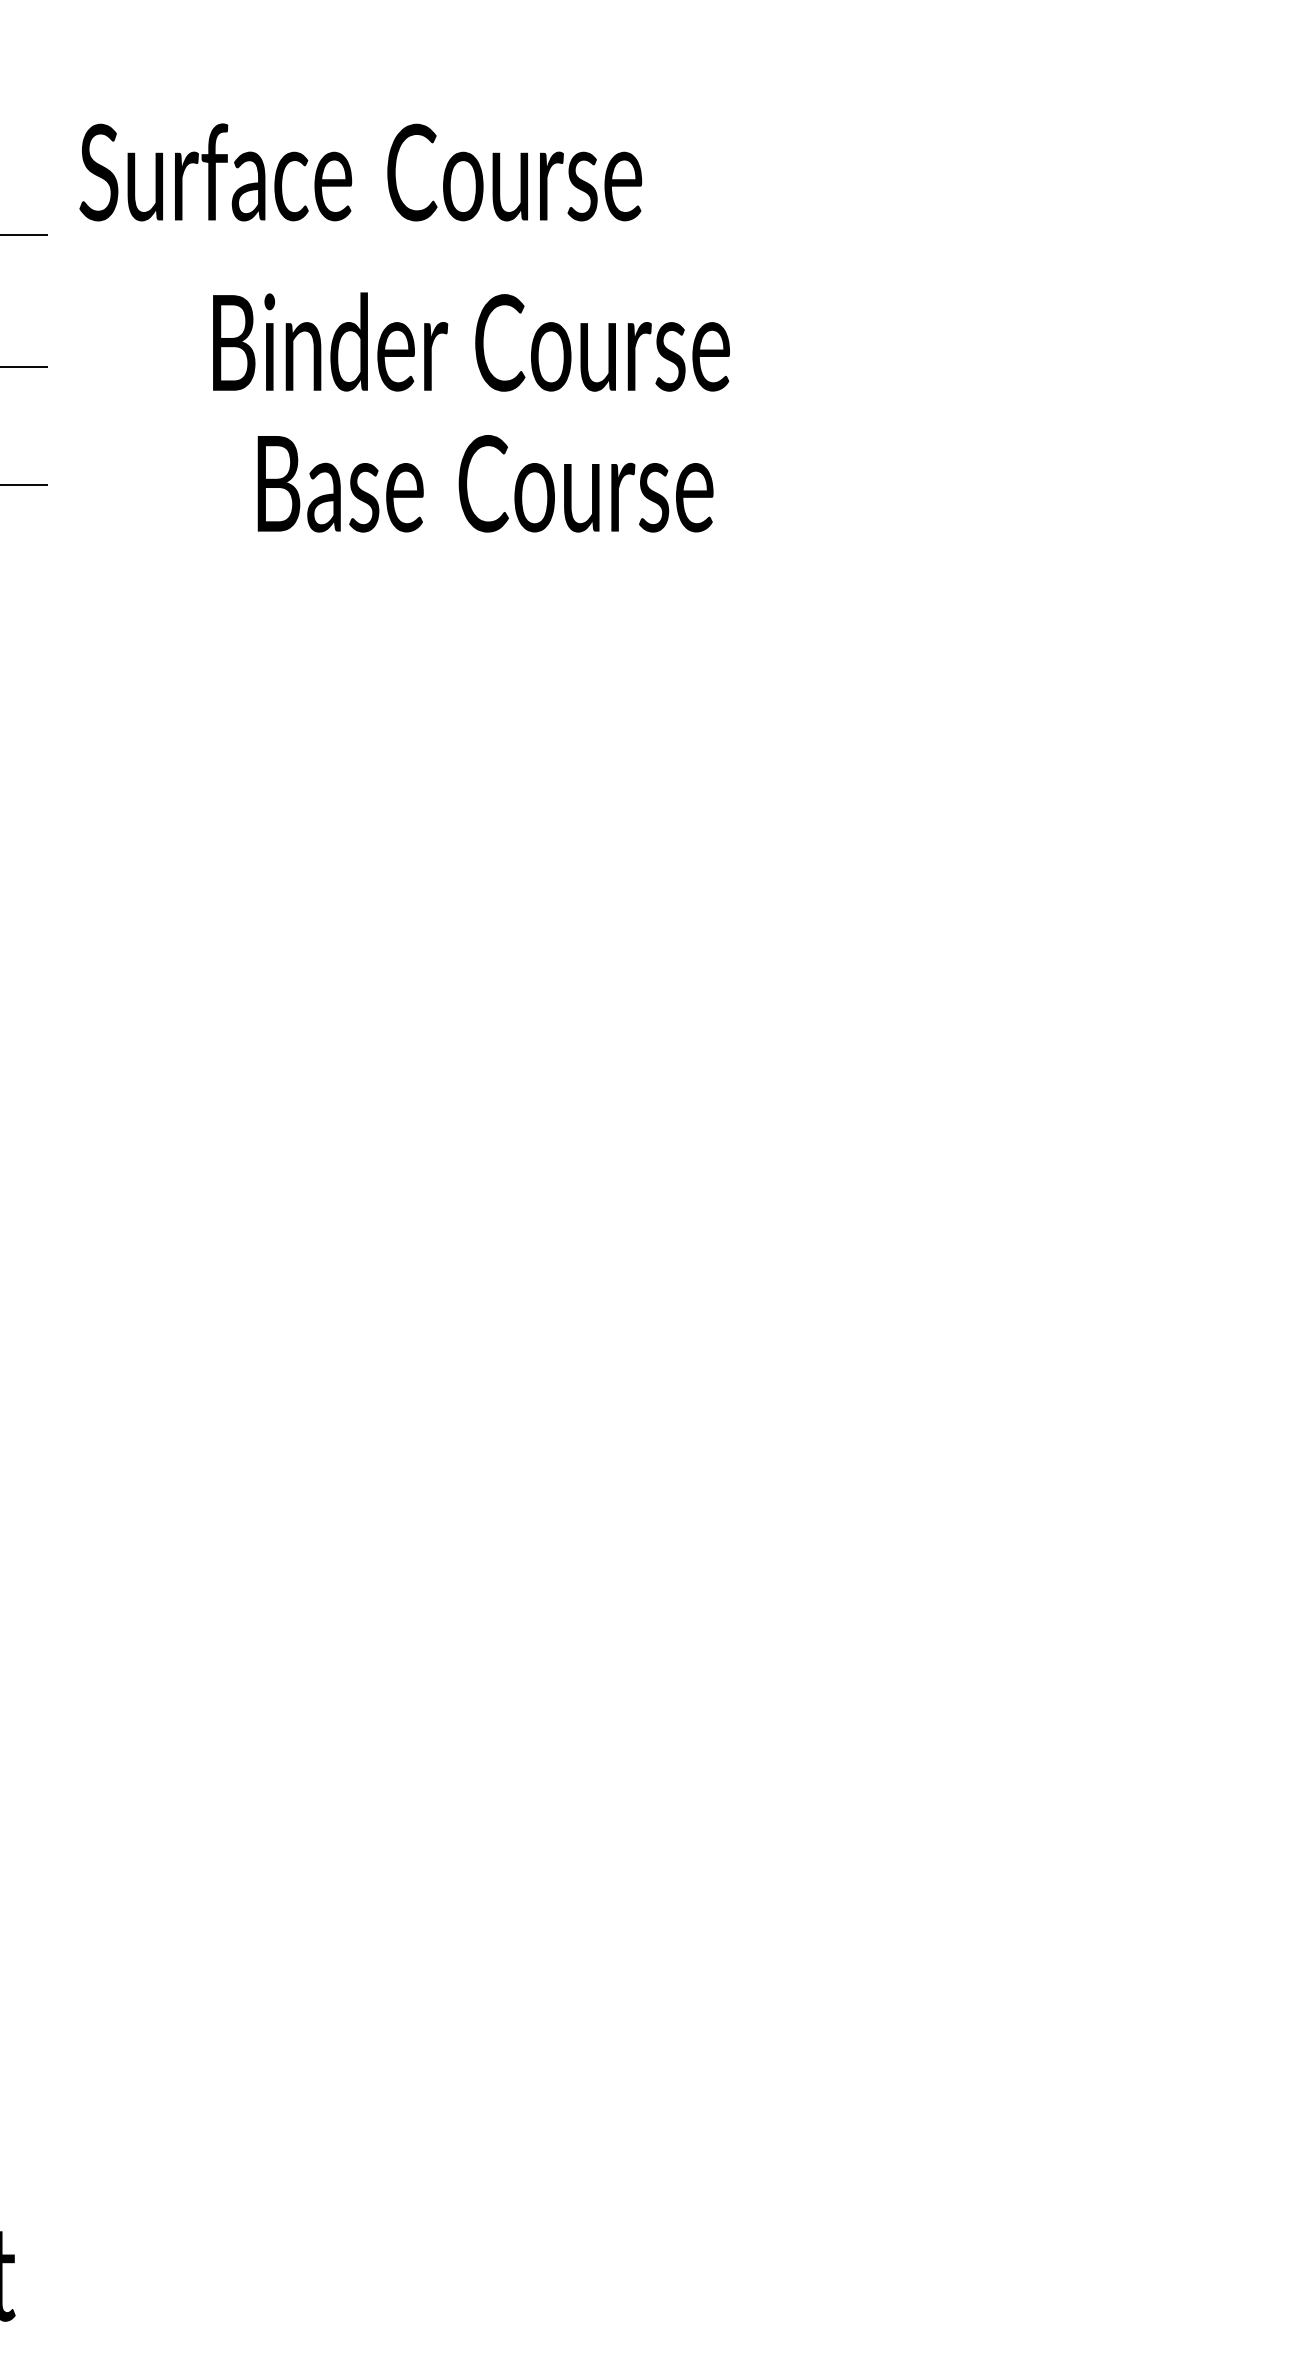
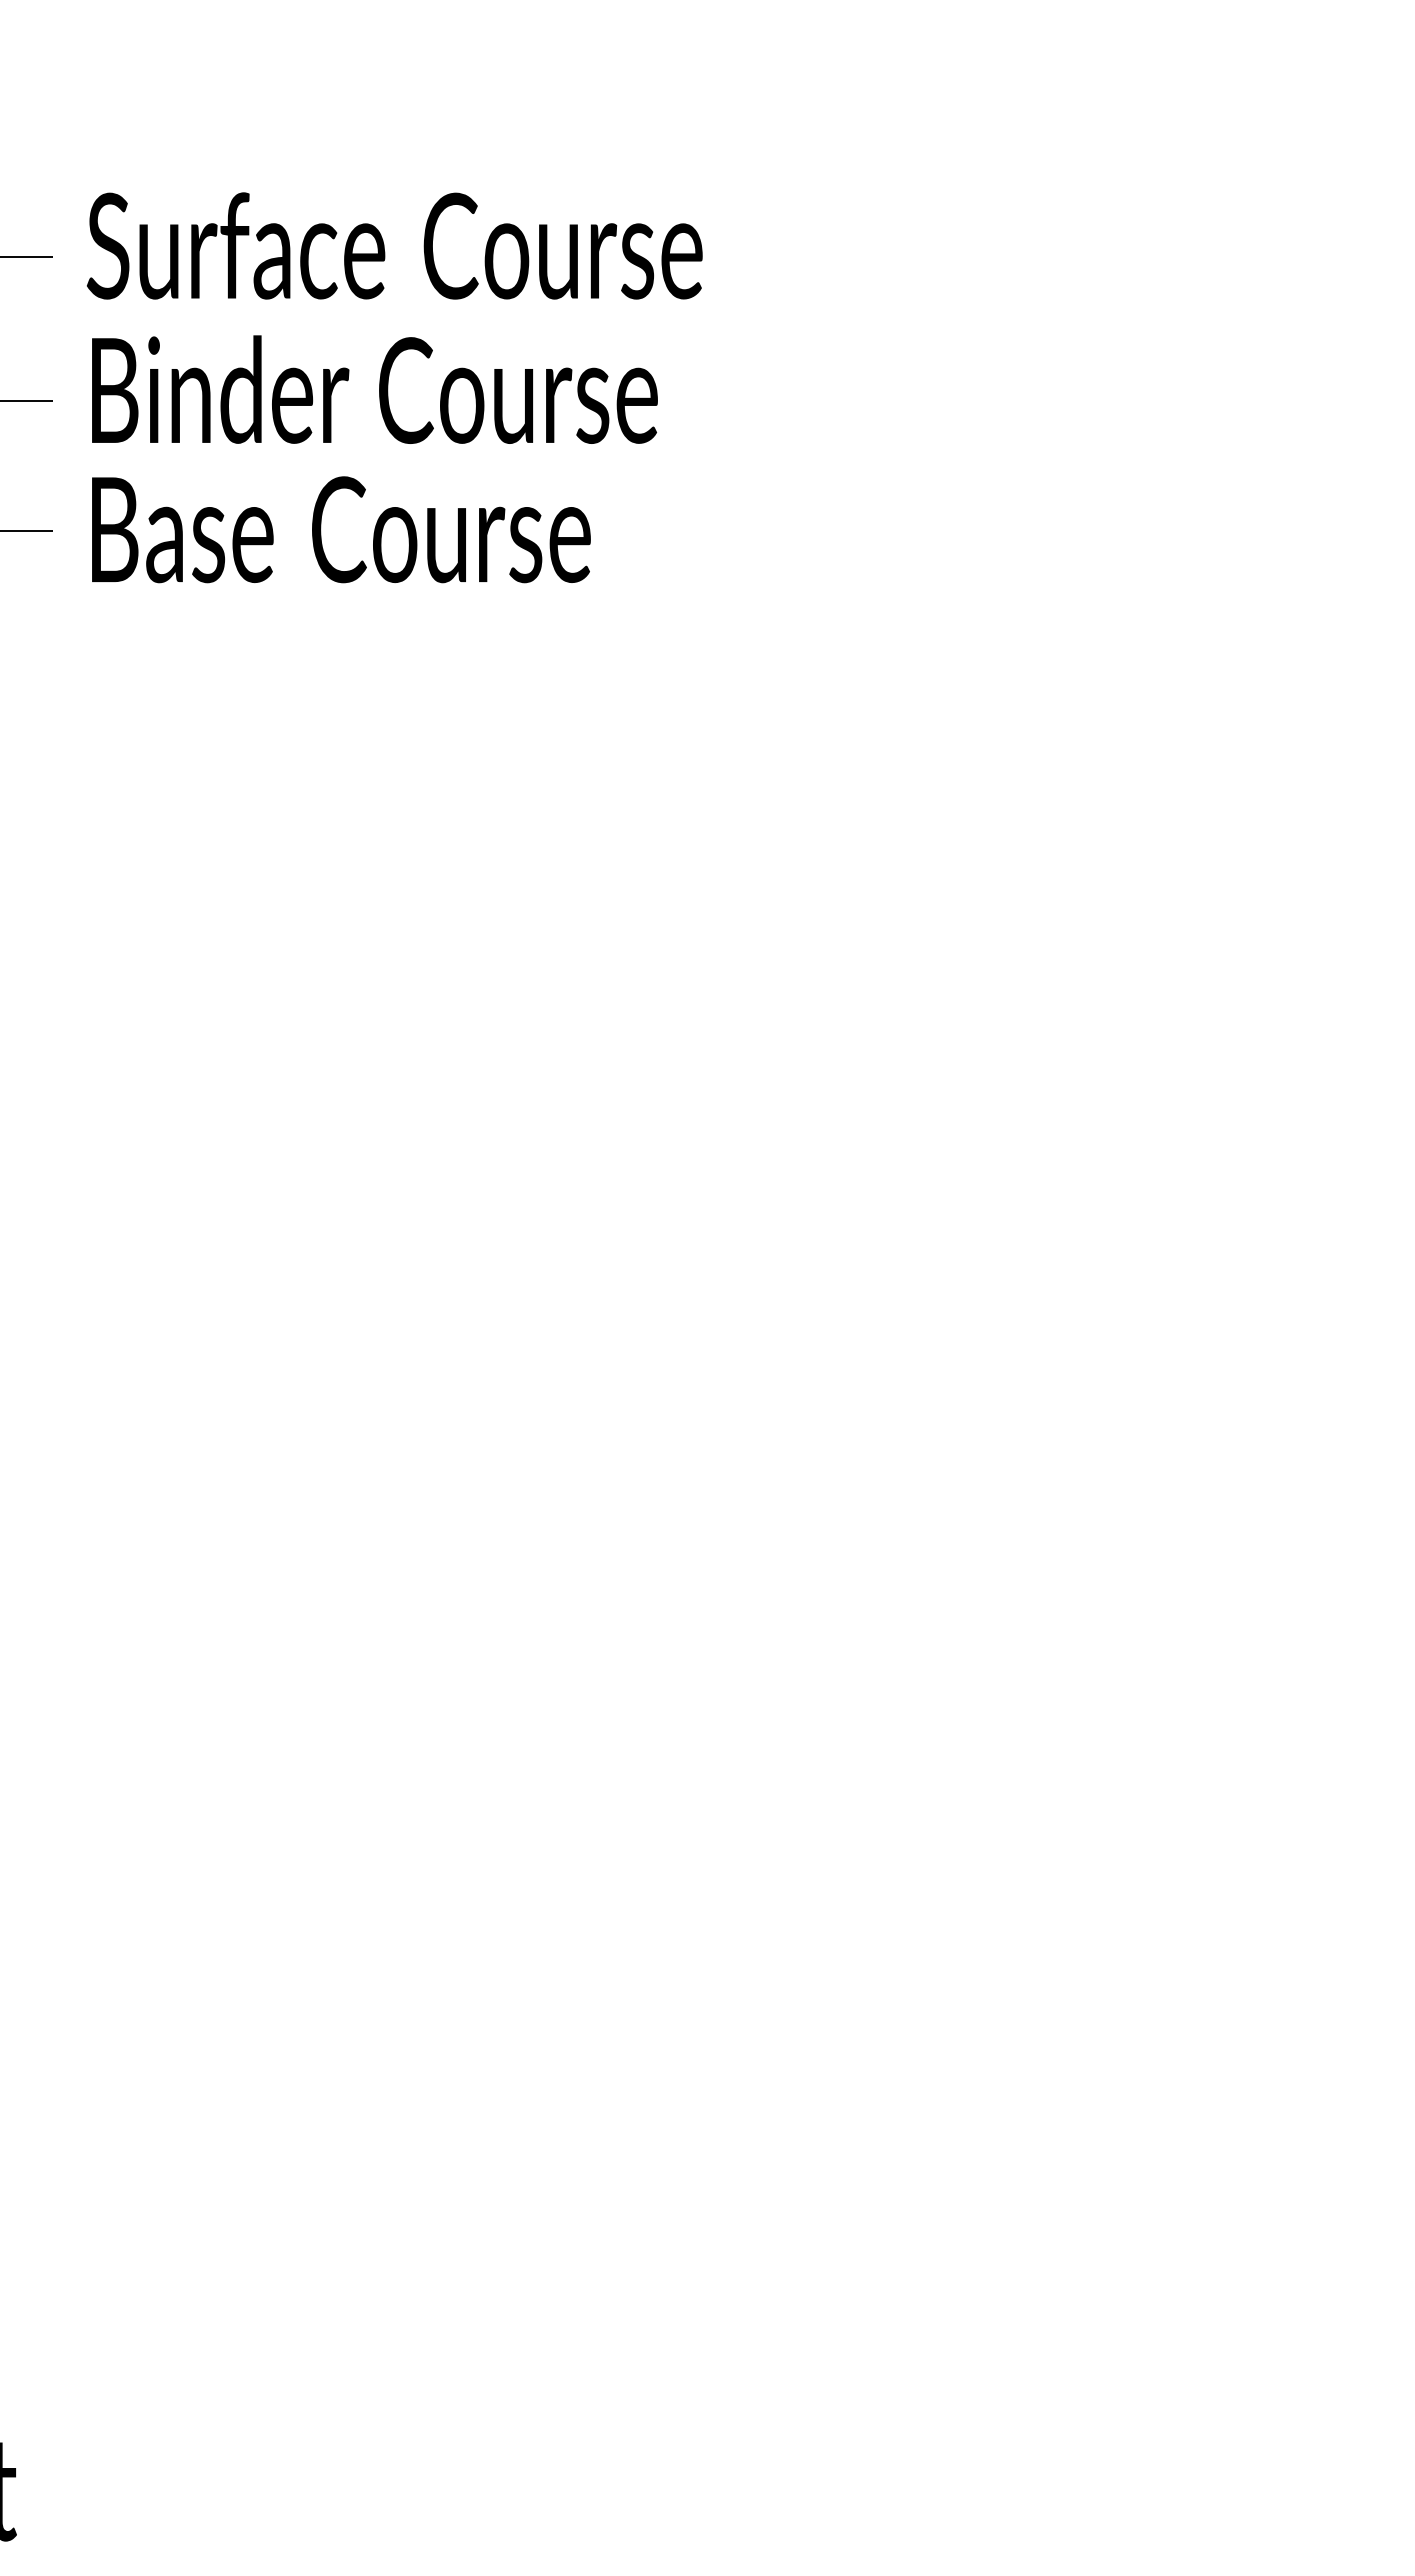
text: (360, 171) -> (394, 245), moved
text: (471, 341) -> (374, 389), moved
text: (485, 483) -> (341, 529), moved

